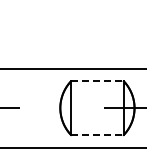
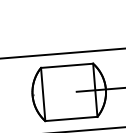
line: (97, 81) -> (67, 66), dashed -> solid
line: (97, 135) -> (71, 119), dashed -> solid

